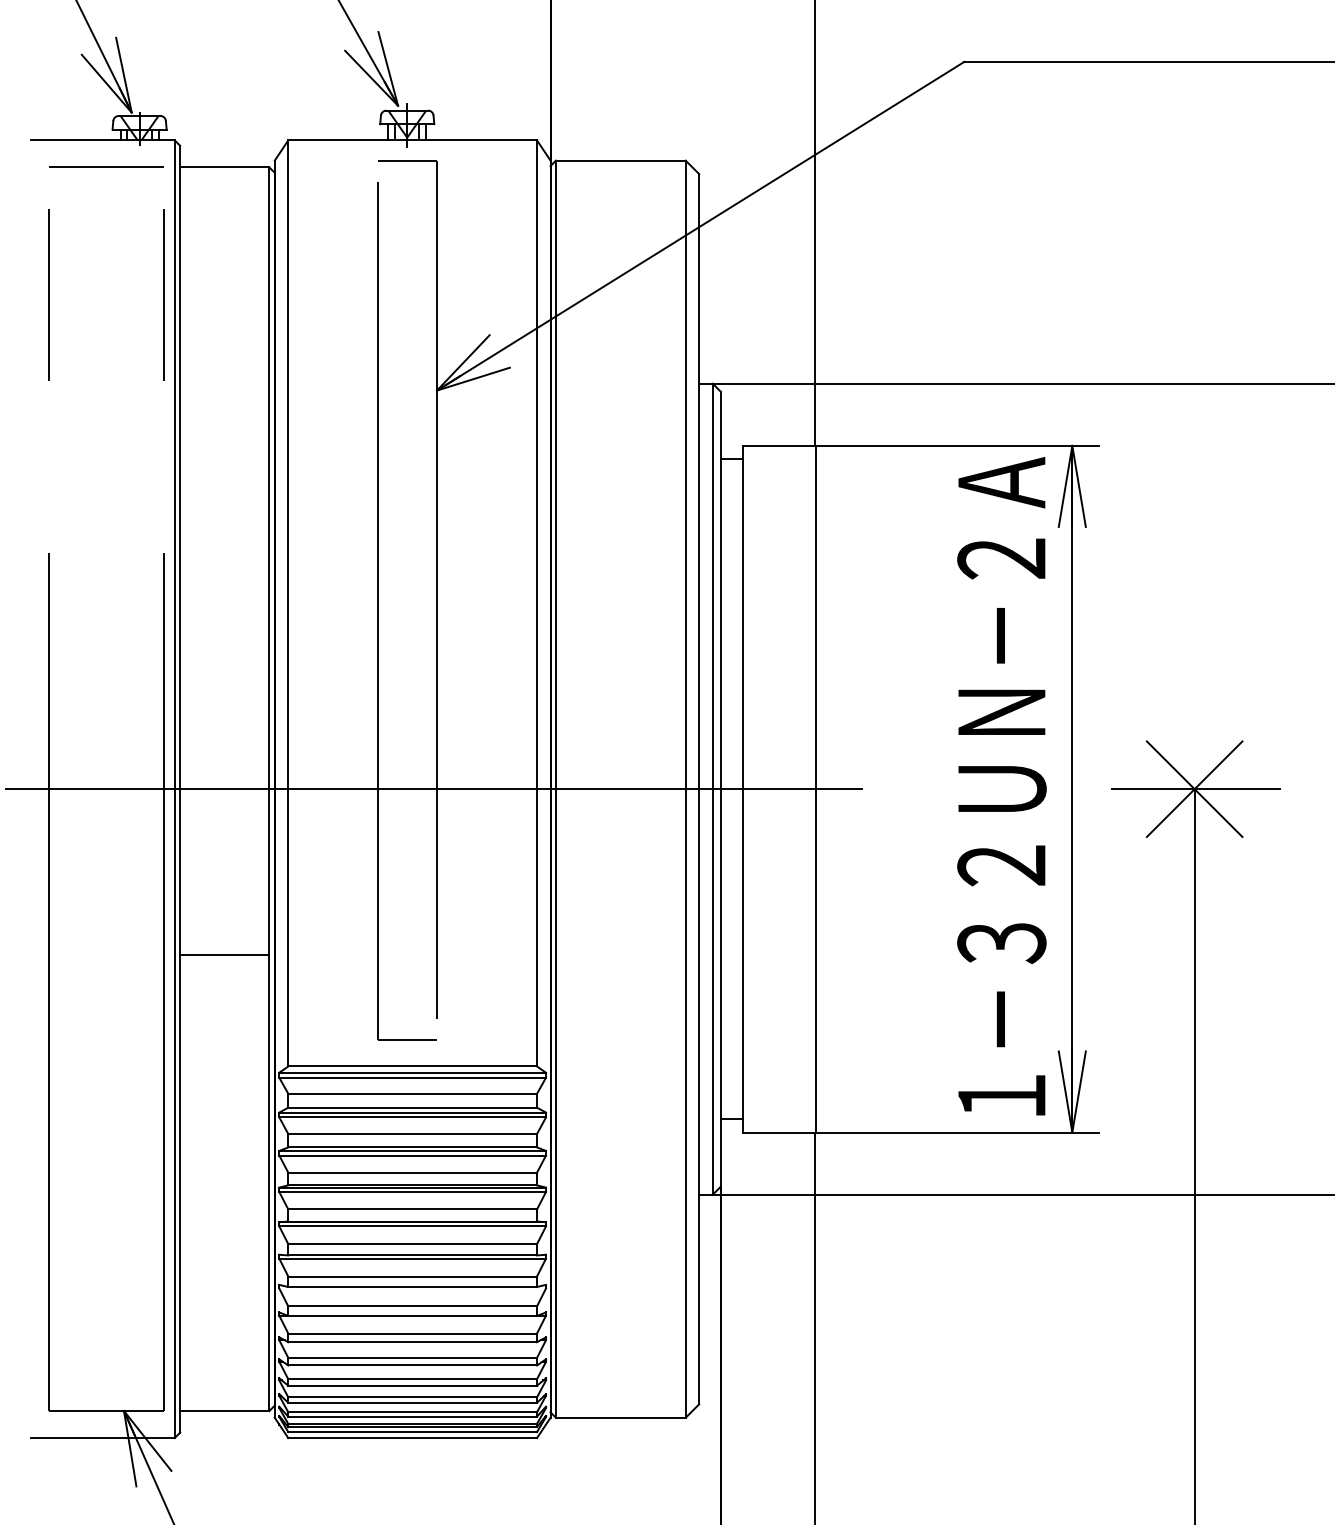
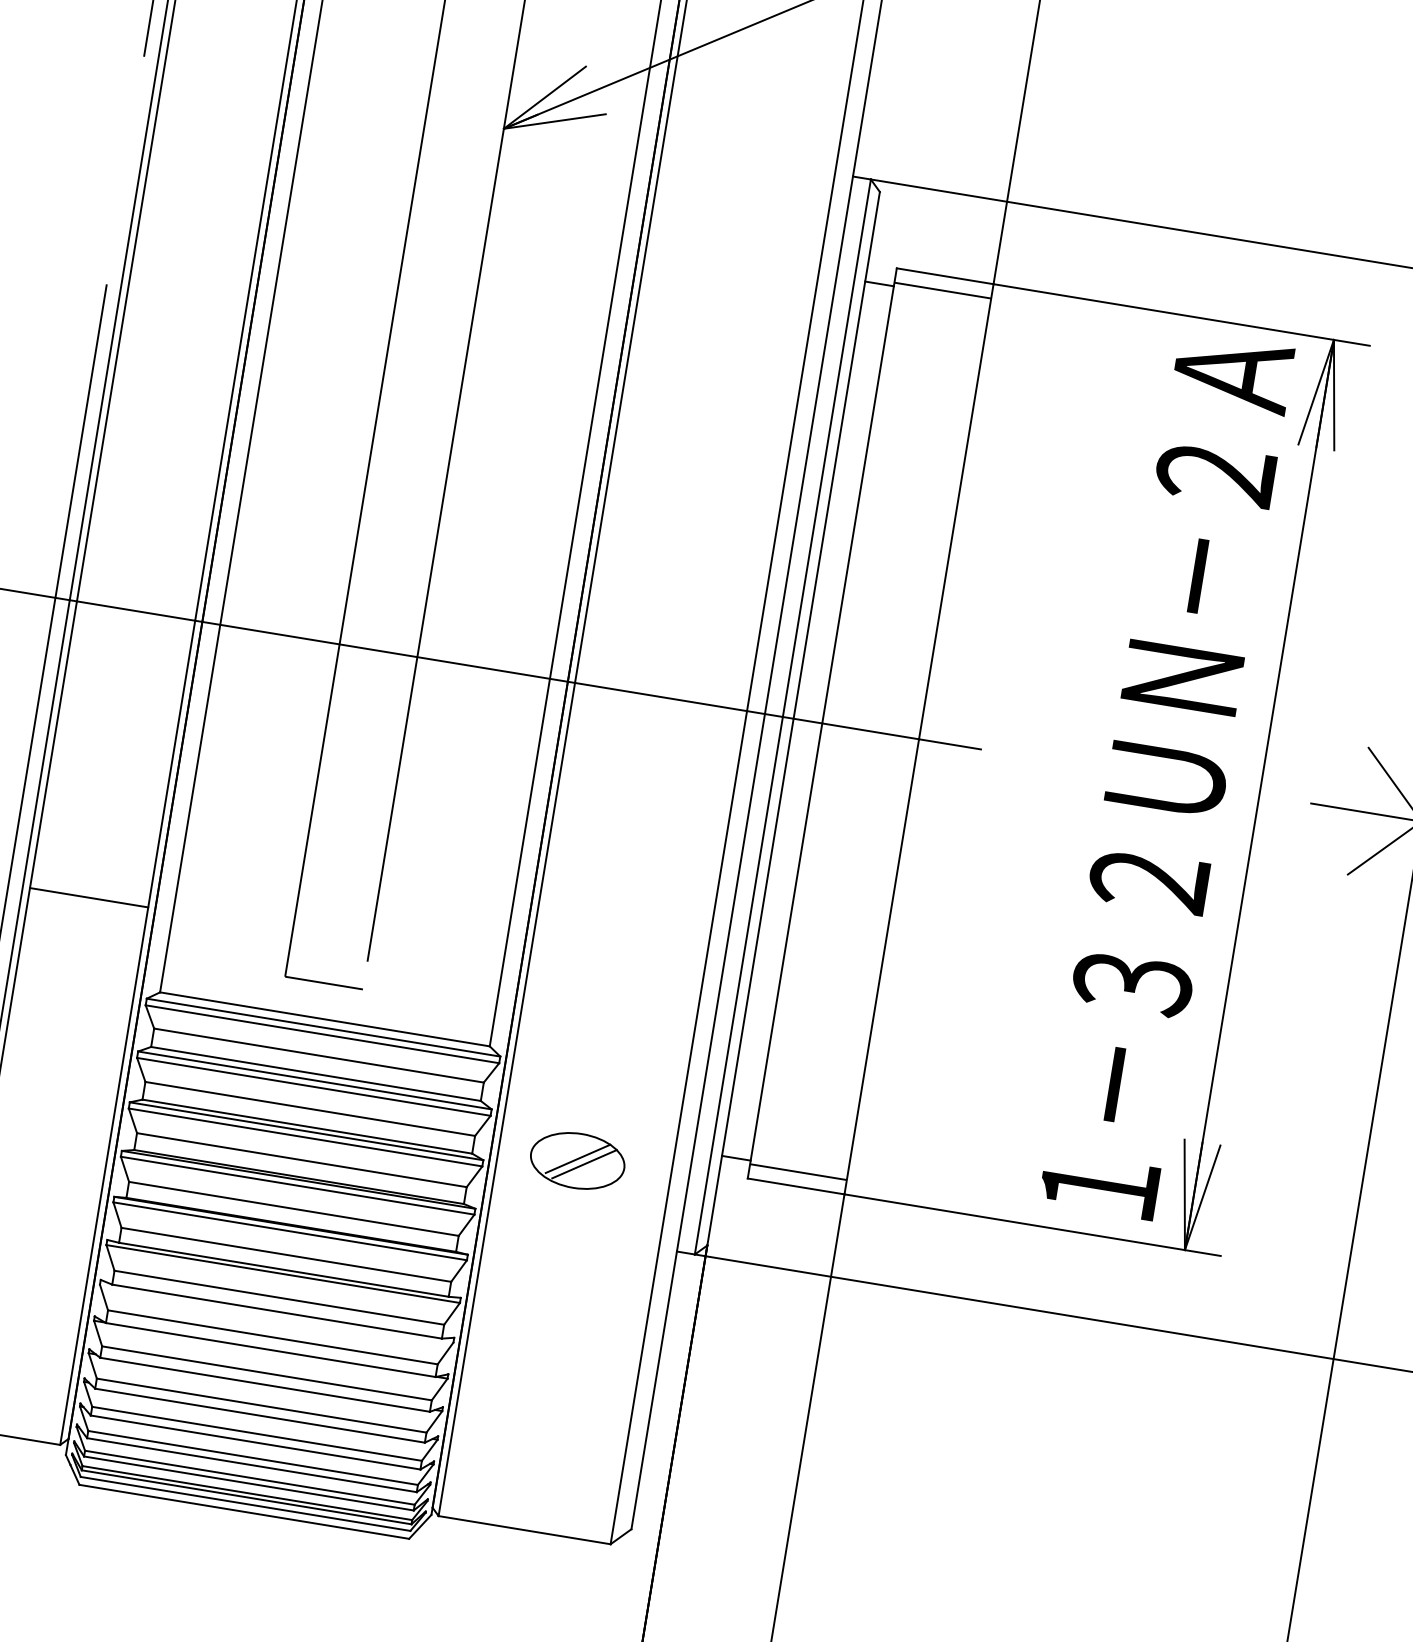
line: (778, 456) -> (942, 290), added
line: (224, 955) -> (88, 897), moved
line: (778, 1121) -> (797, 1171), added
part: (615, 1140) -> (577, 1161), added

